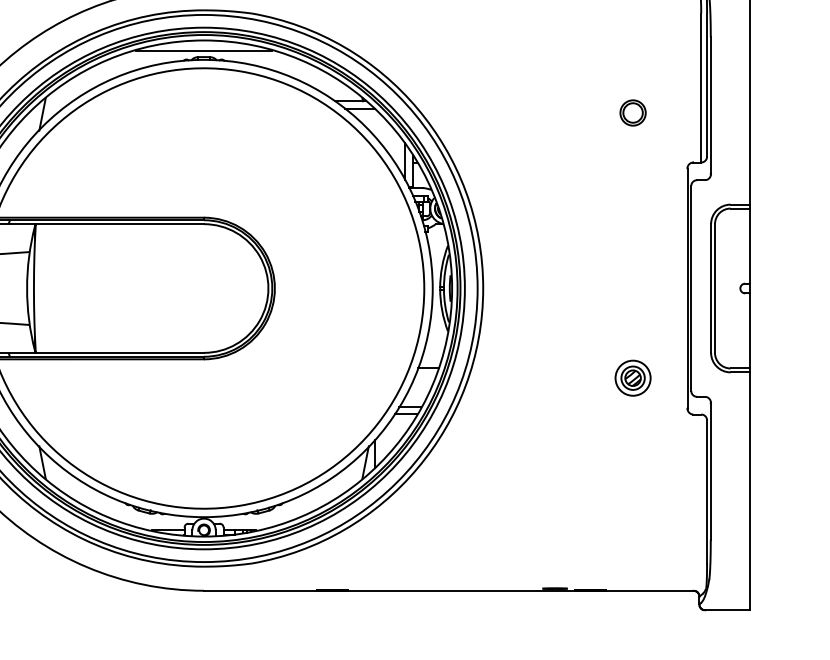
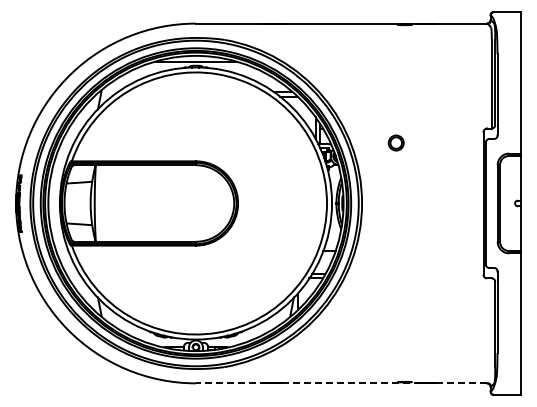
part: (631, 112) -> (395, 142), moved
part: (633, 377) -> (451, 256), removed
line: (448, 591) -> (341, 383), solid -> dashed

